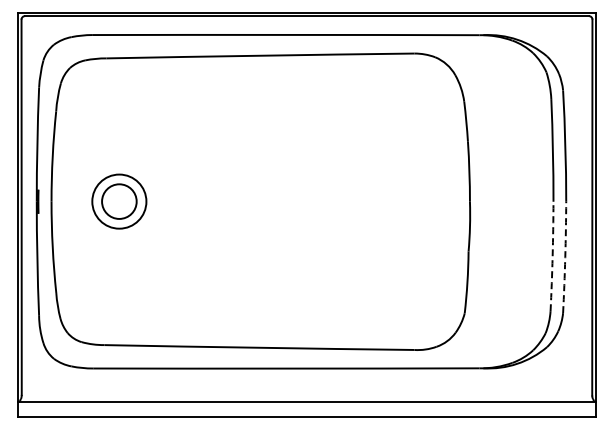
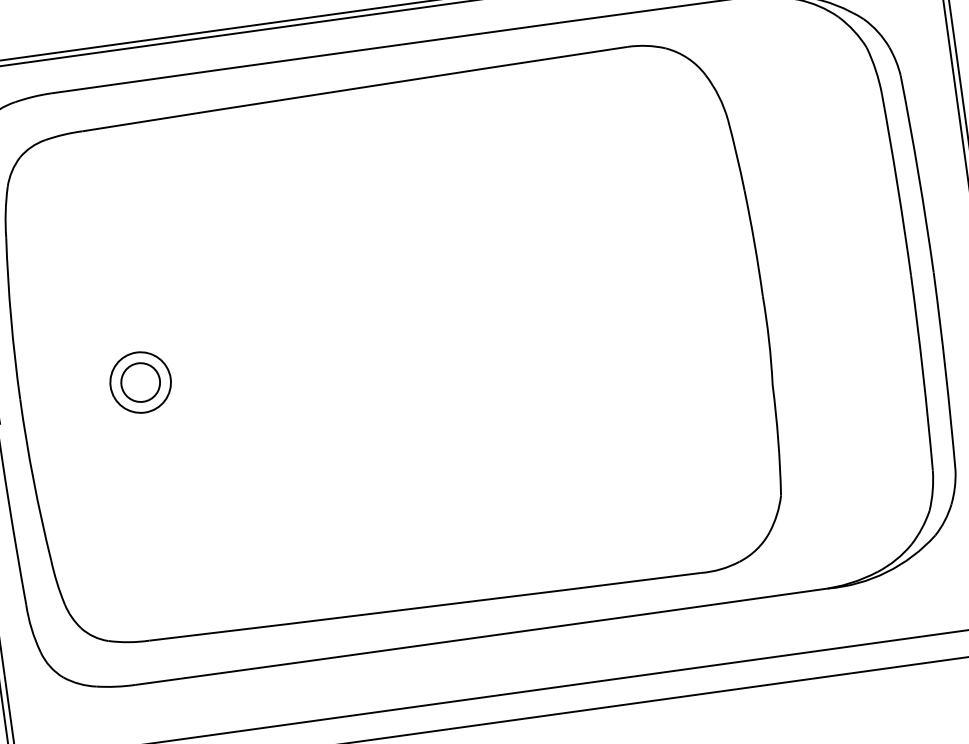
part: (119, 201) -> (140, 382), size x0.62
arc: (552, 256) -> (922, 373), dashed -> solid
arc: (565, 257) -> (946, 371), dashed -> solid

